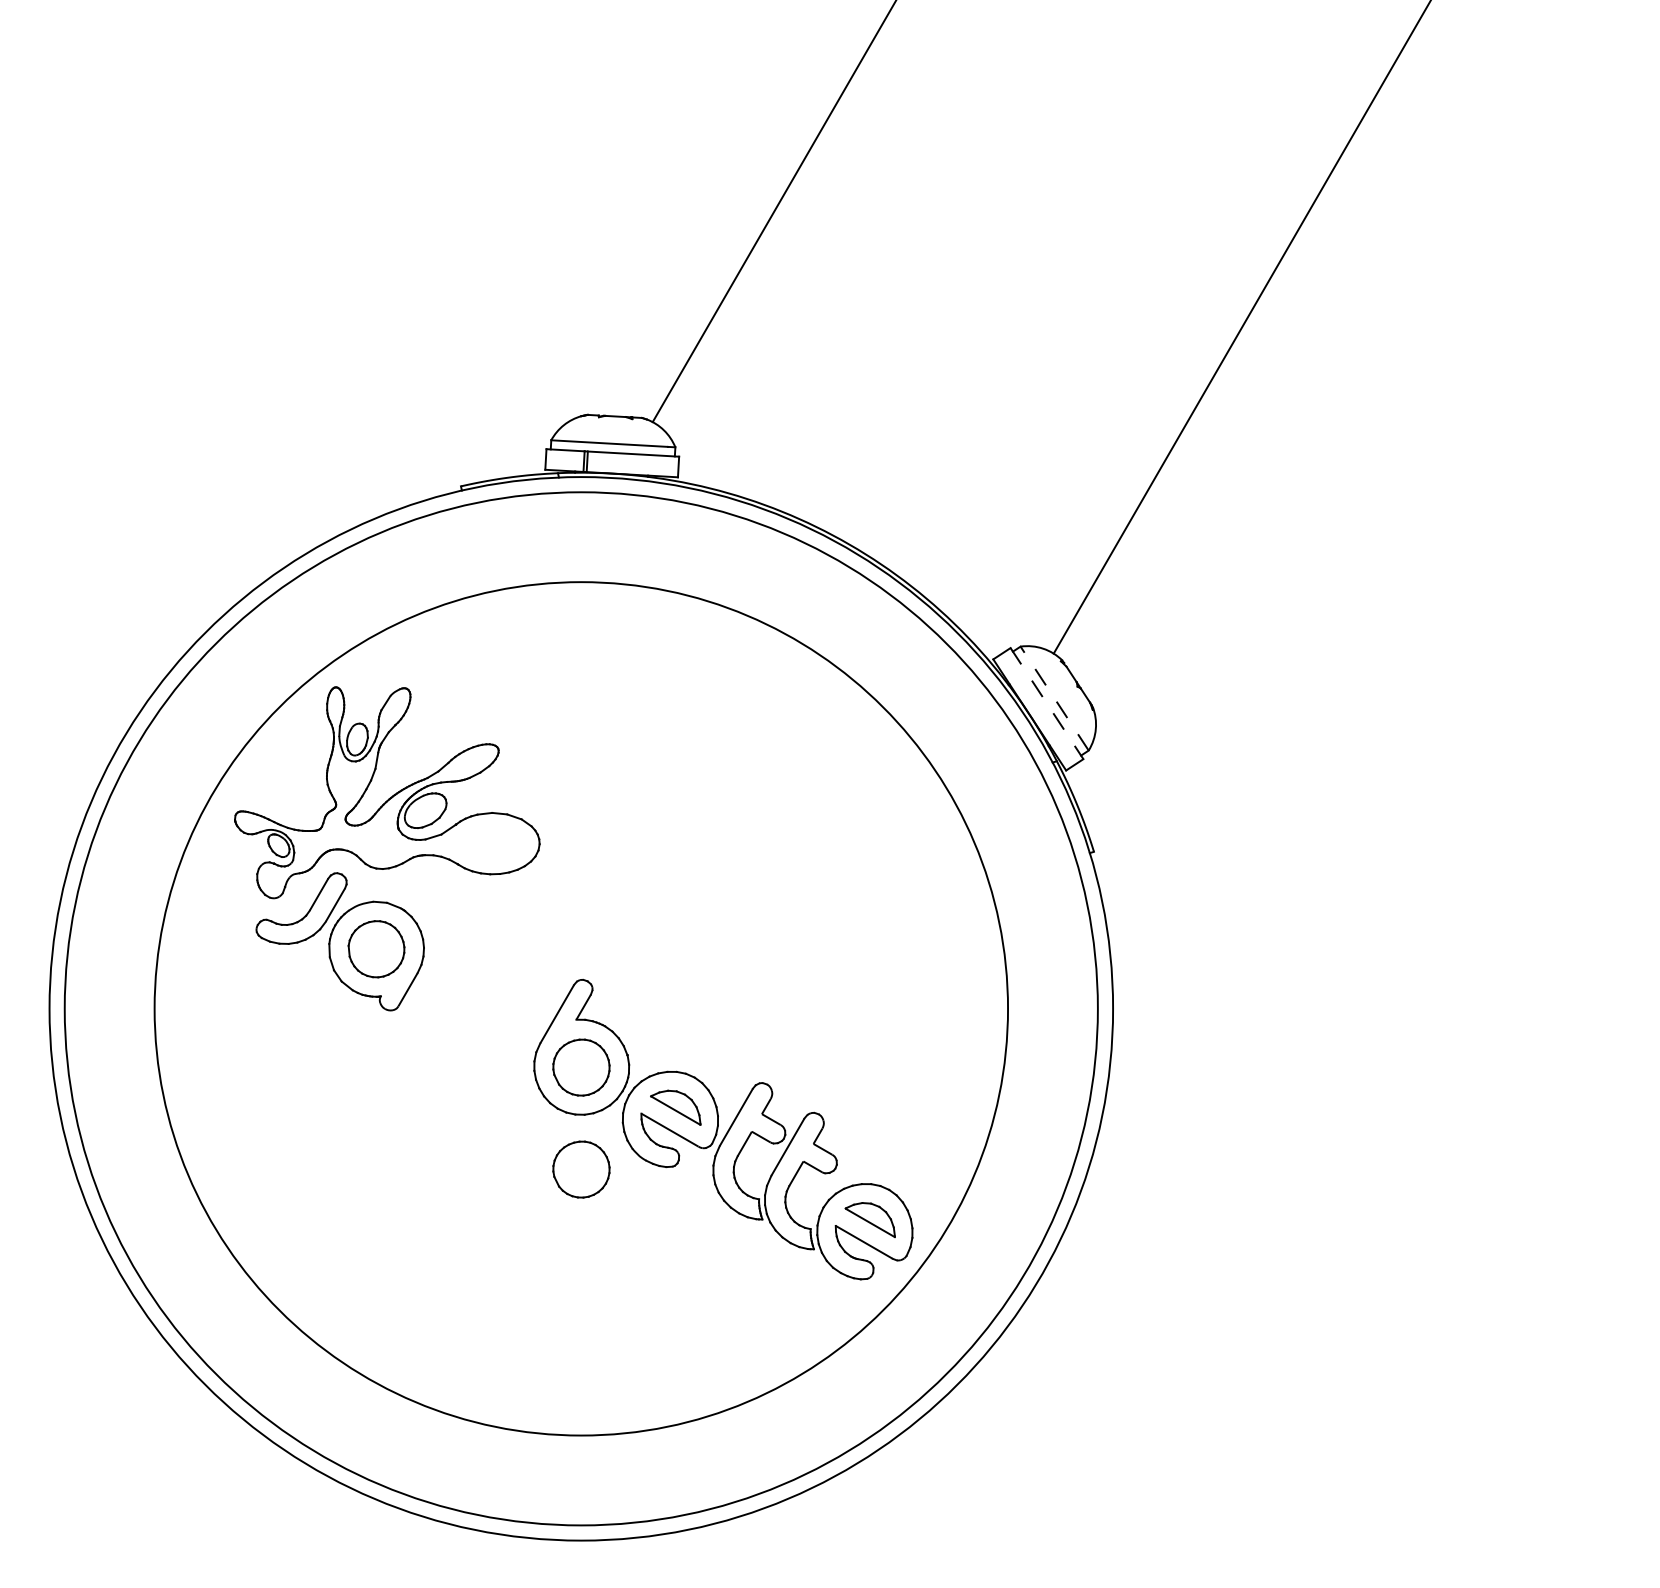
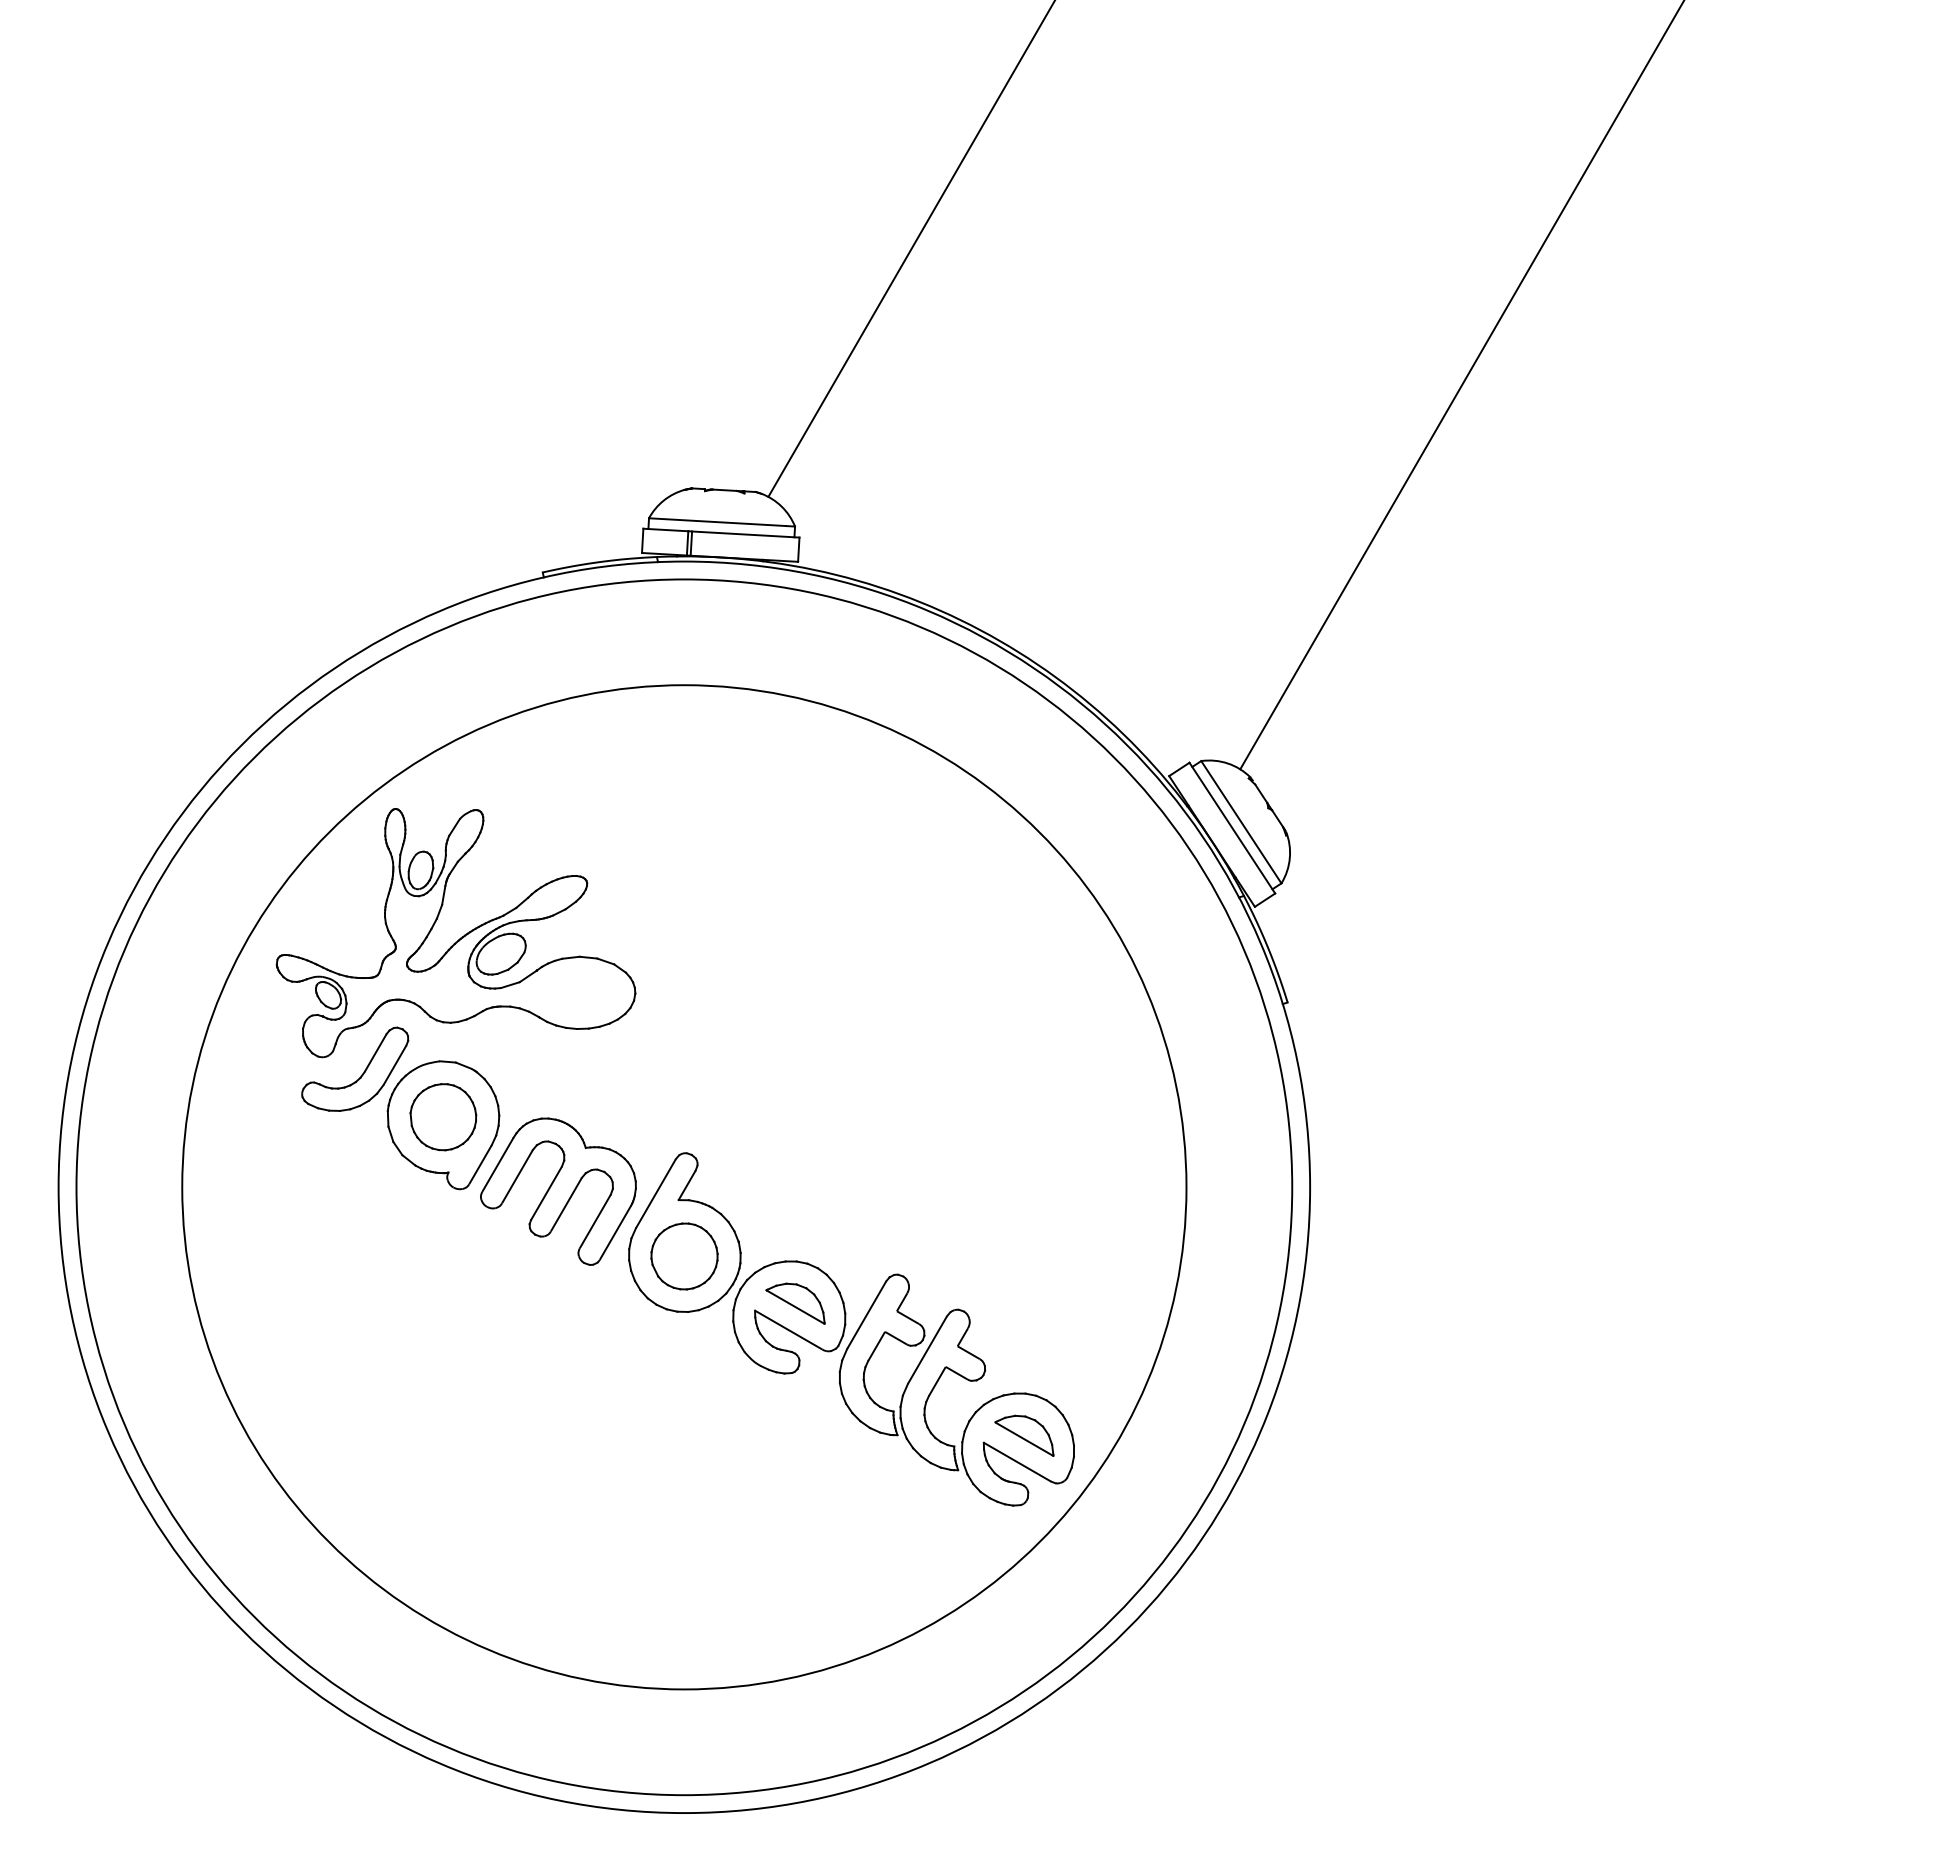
line: (1054, 697) -> (1241, 821), dashed -> solid
line: (1047, 703) -> (1232, 828), dashed -> solid
part: (474, 1012) -> (558, 1191), added
part: (581, 1169) -> (684, 1376), removed

